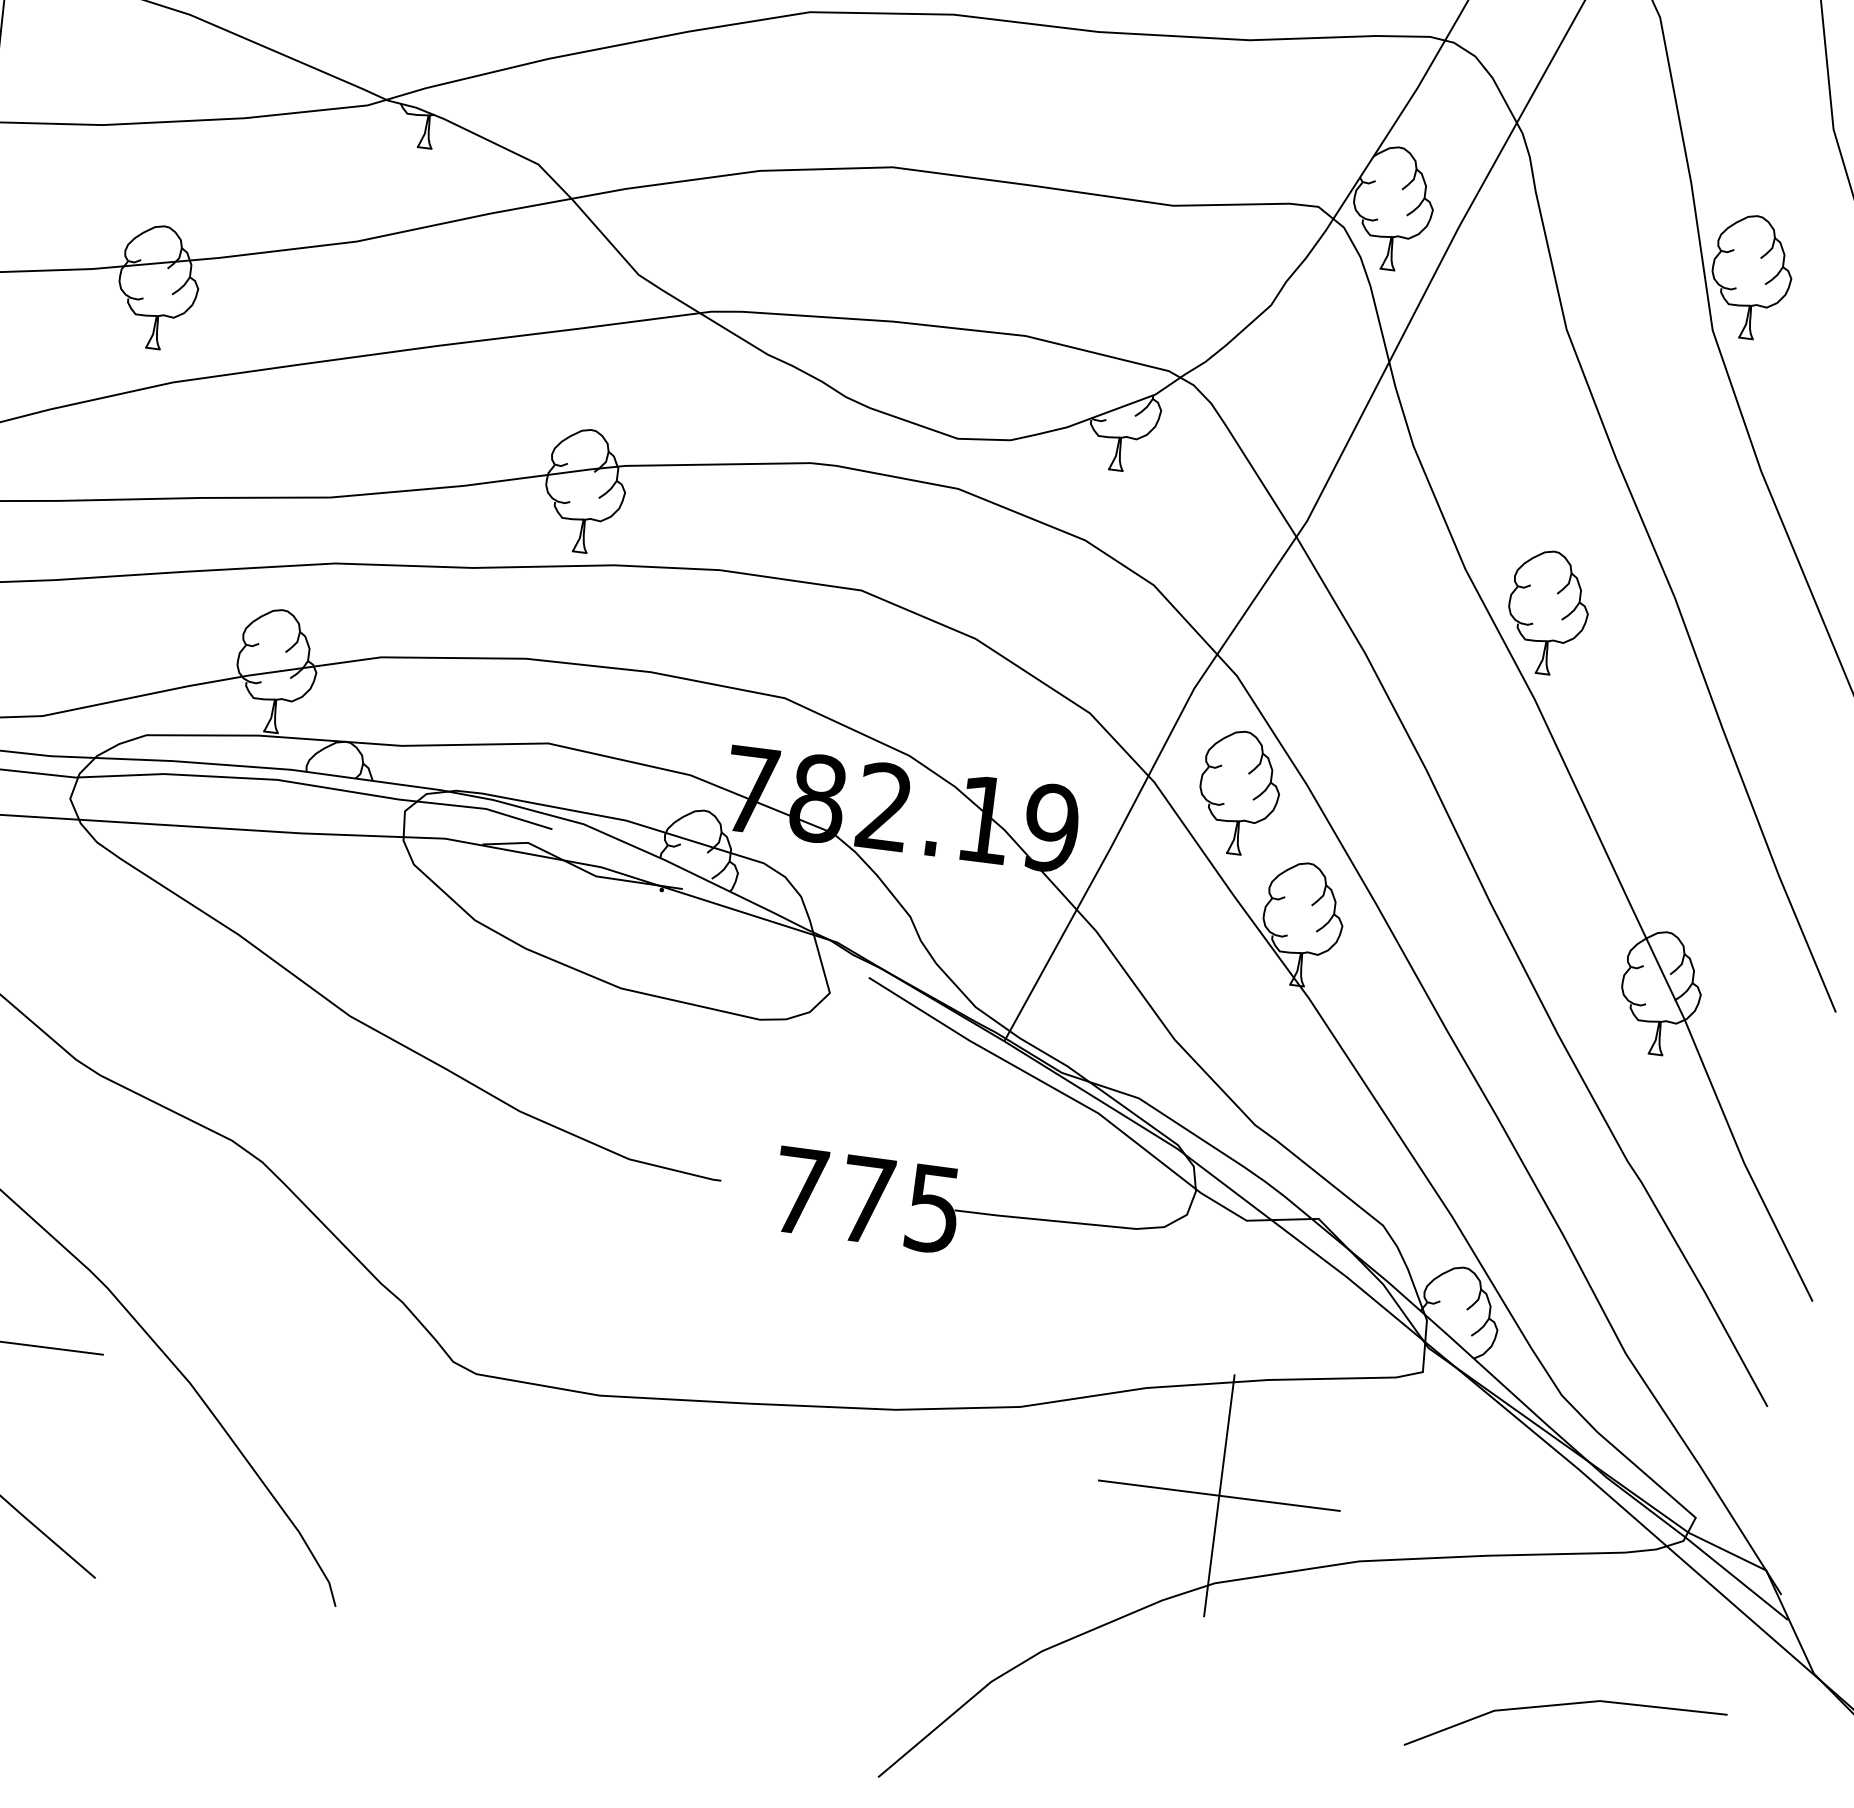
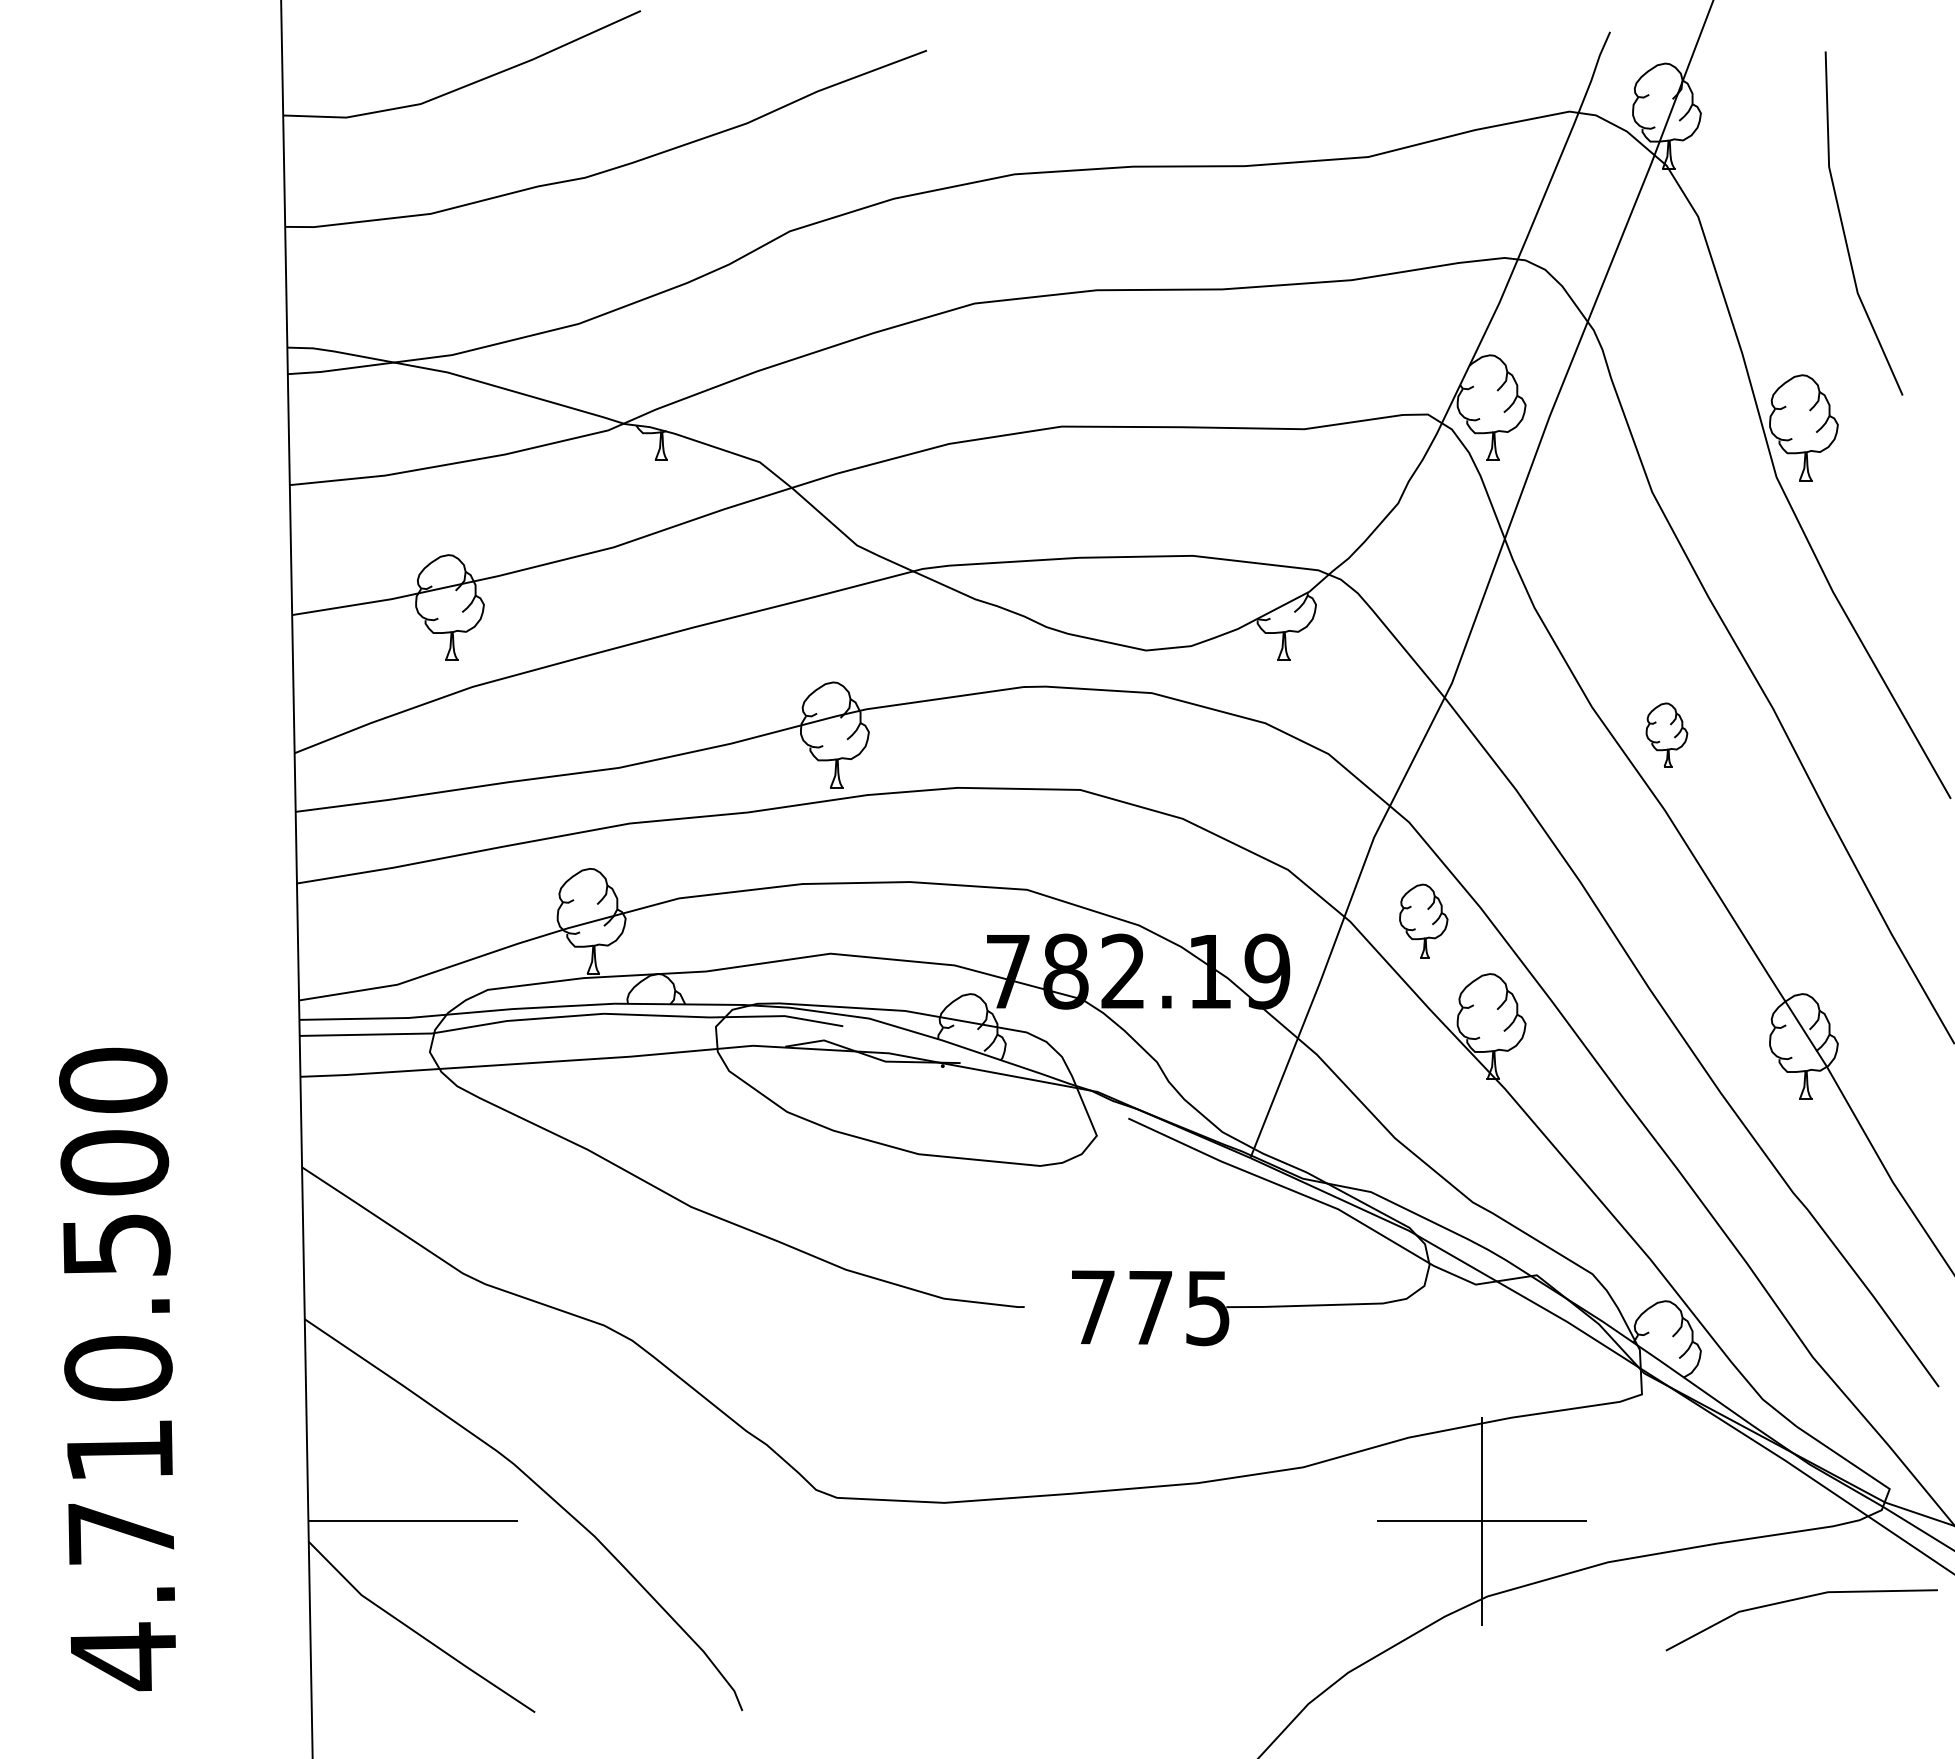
part: (1547, 612) -> (1666, 734), size x0.6
part: (1239, 792) -> (1423, 921), size x0.7
line: (1562, 1706) -> (1796, 1600), moved

